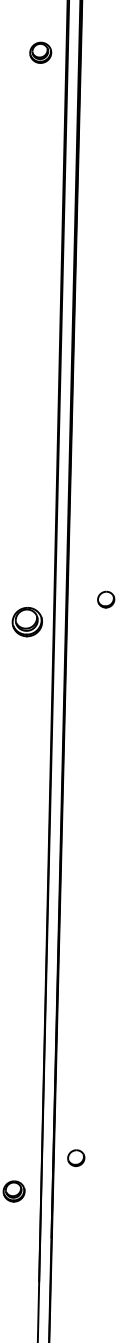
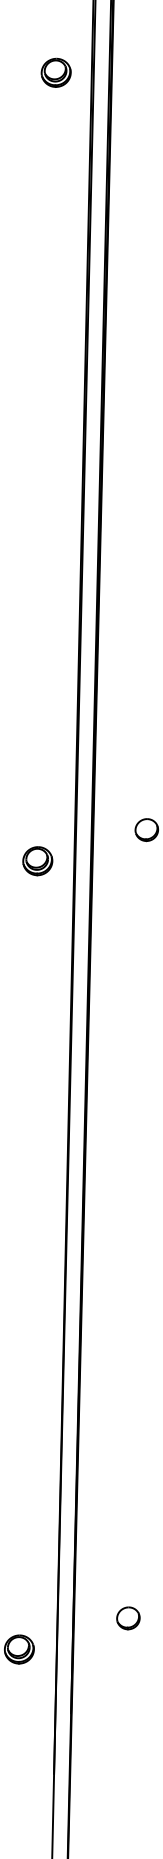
part: (27, 622) -> (37, 861), size x0.71
part: (76, 1158) -> (128, 1618), moved

